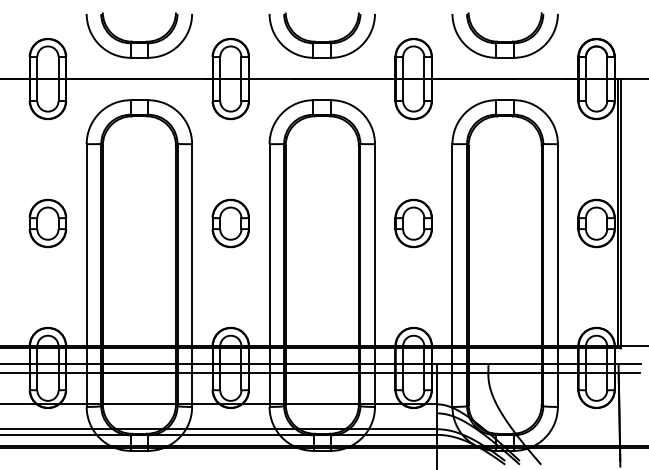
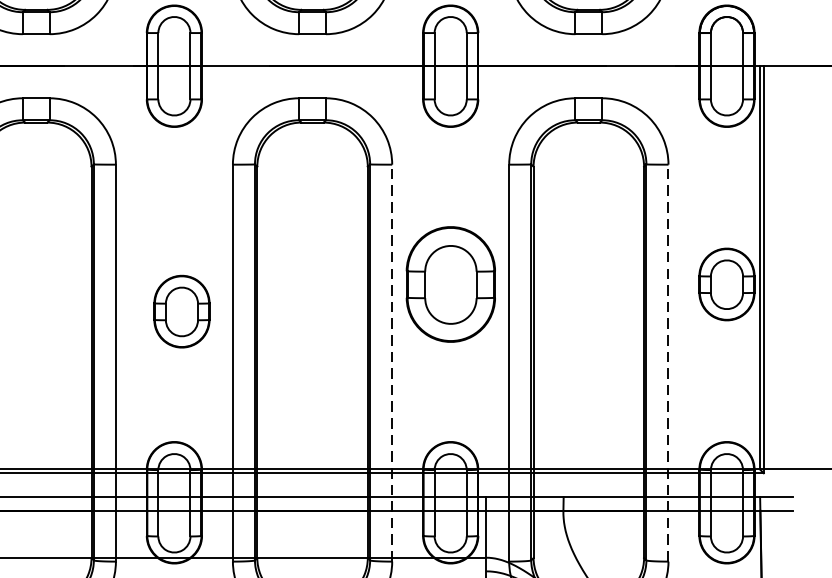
part: (230, 223) -> (181, 311), moved
part: (413, 223) -> (450, 284), size x1.6
line: (375, 275) -> (392, 363), solid -> dashed
line: (557, 275) -> (667, 363), solid -> dashed

